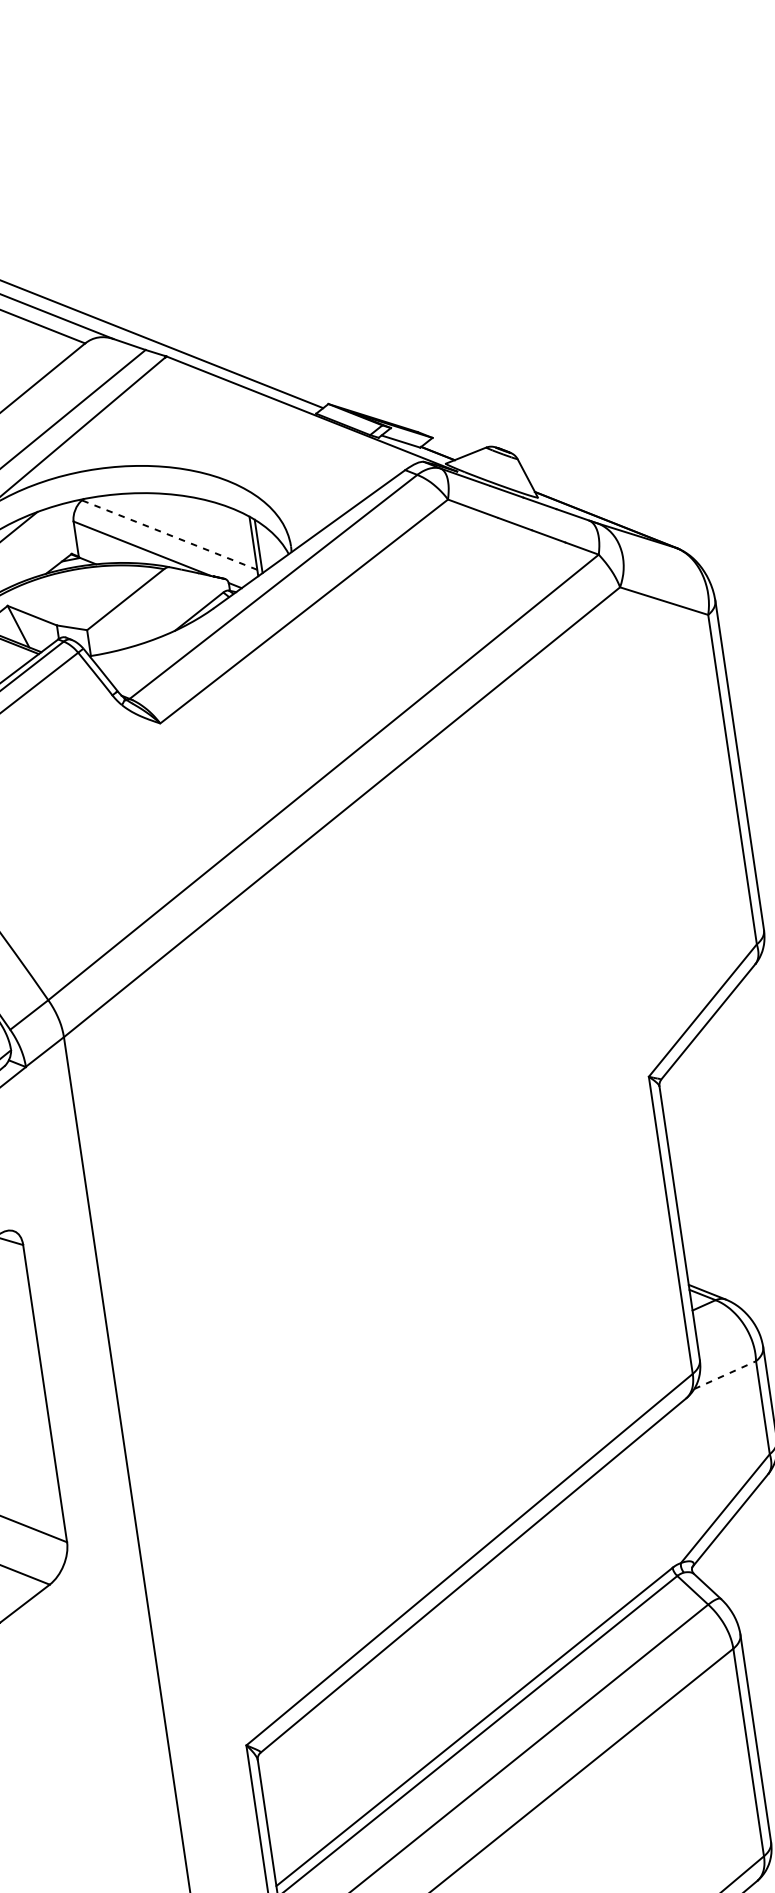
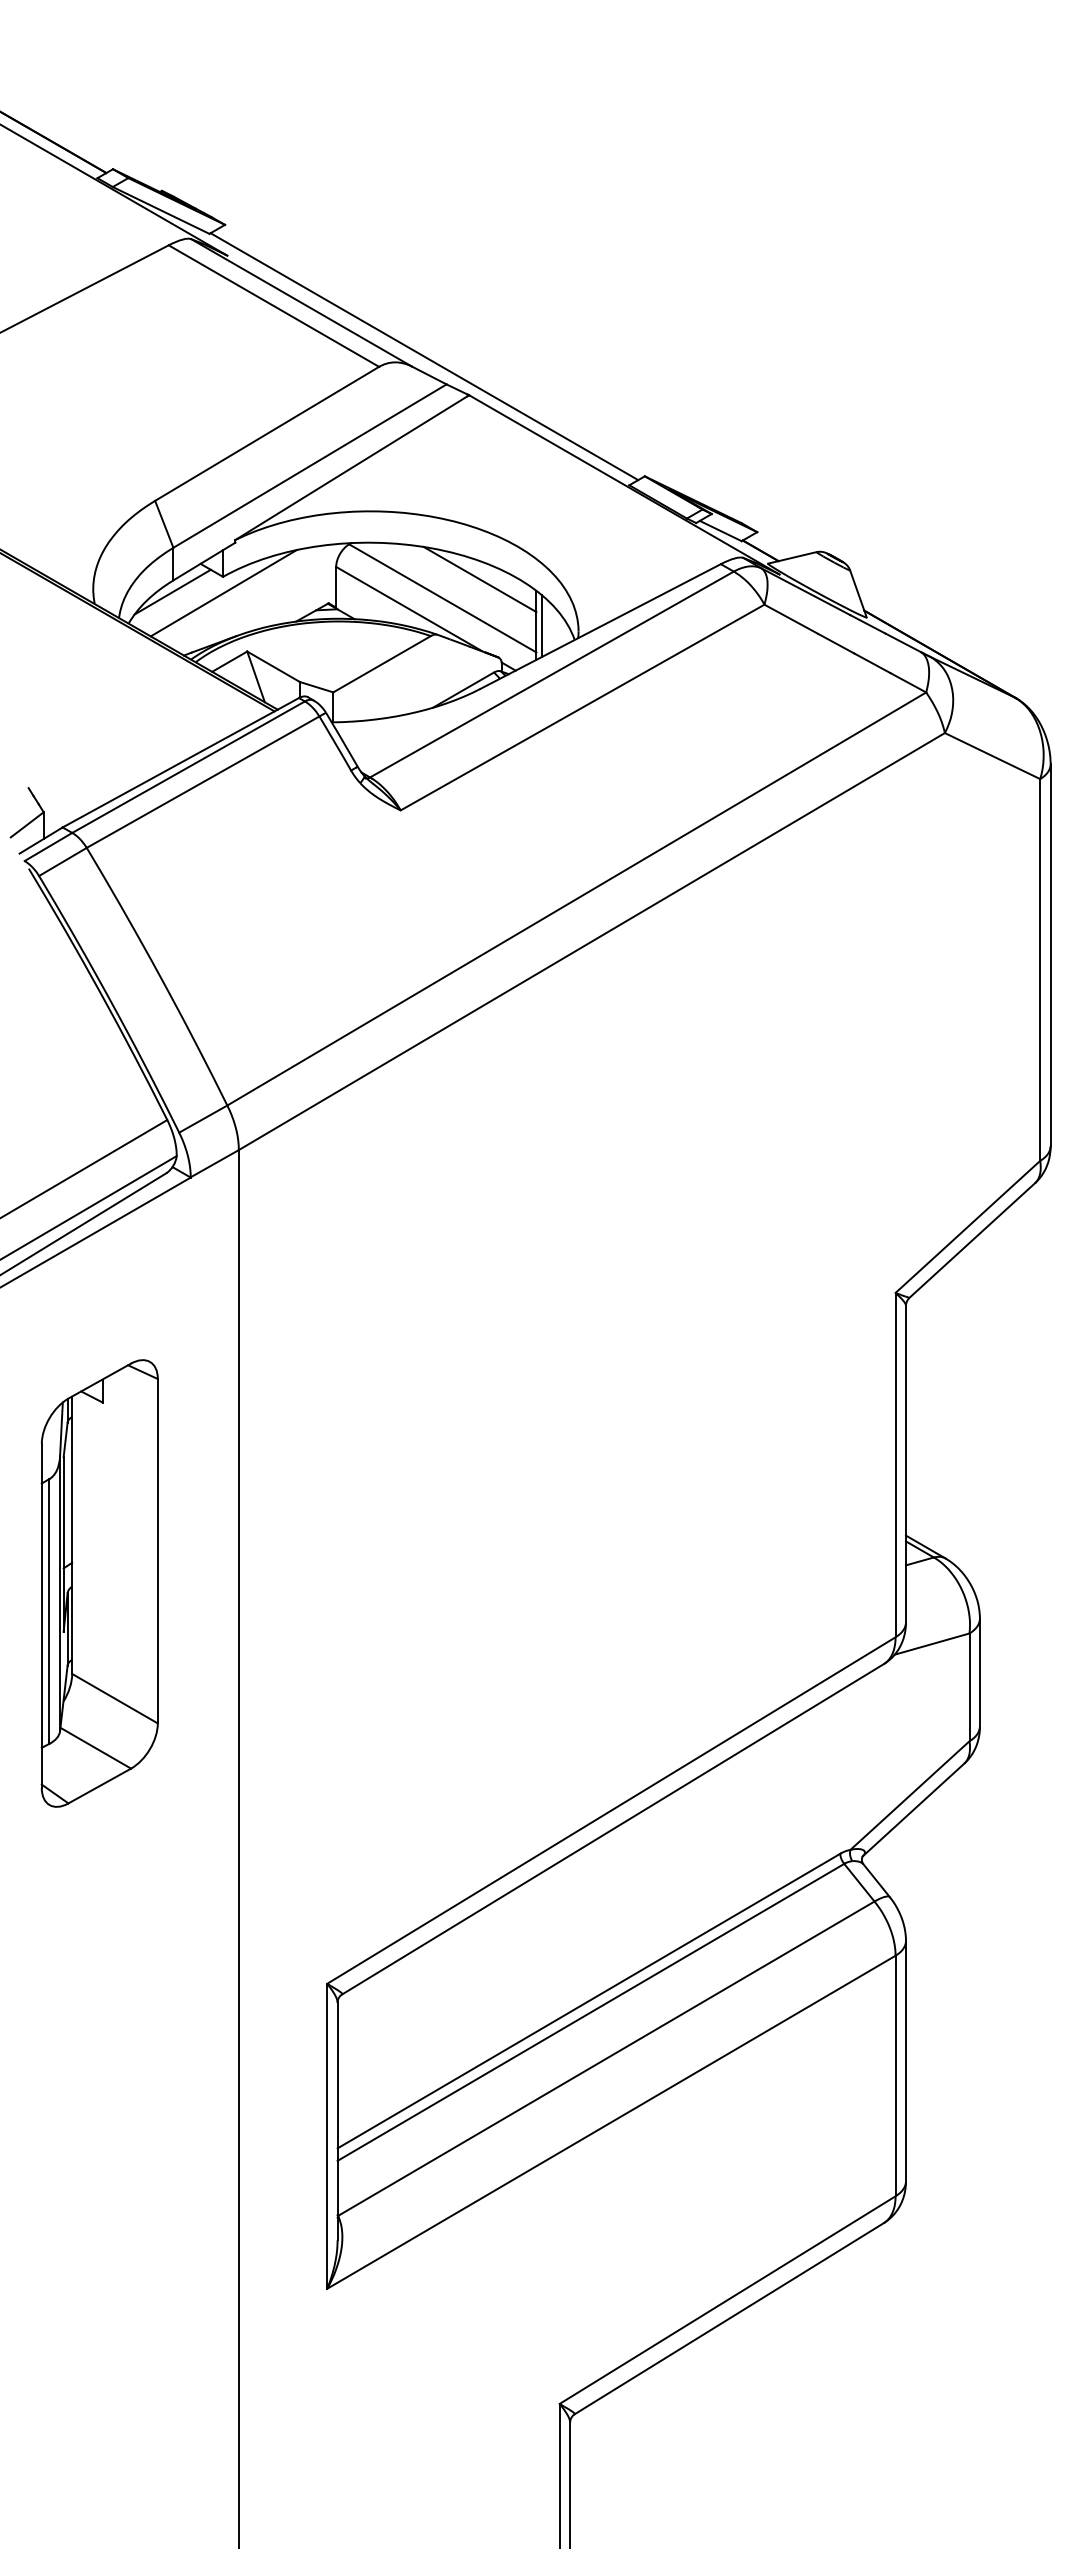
line: (198, 514) -> (479, 579), added
line: (169, 535) -> (442, 598), dashed -> solid
line: (725, 1375) -> (932, 1644), dashed -> solid

